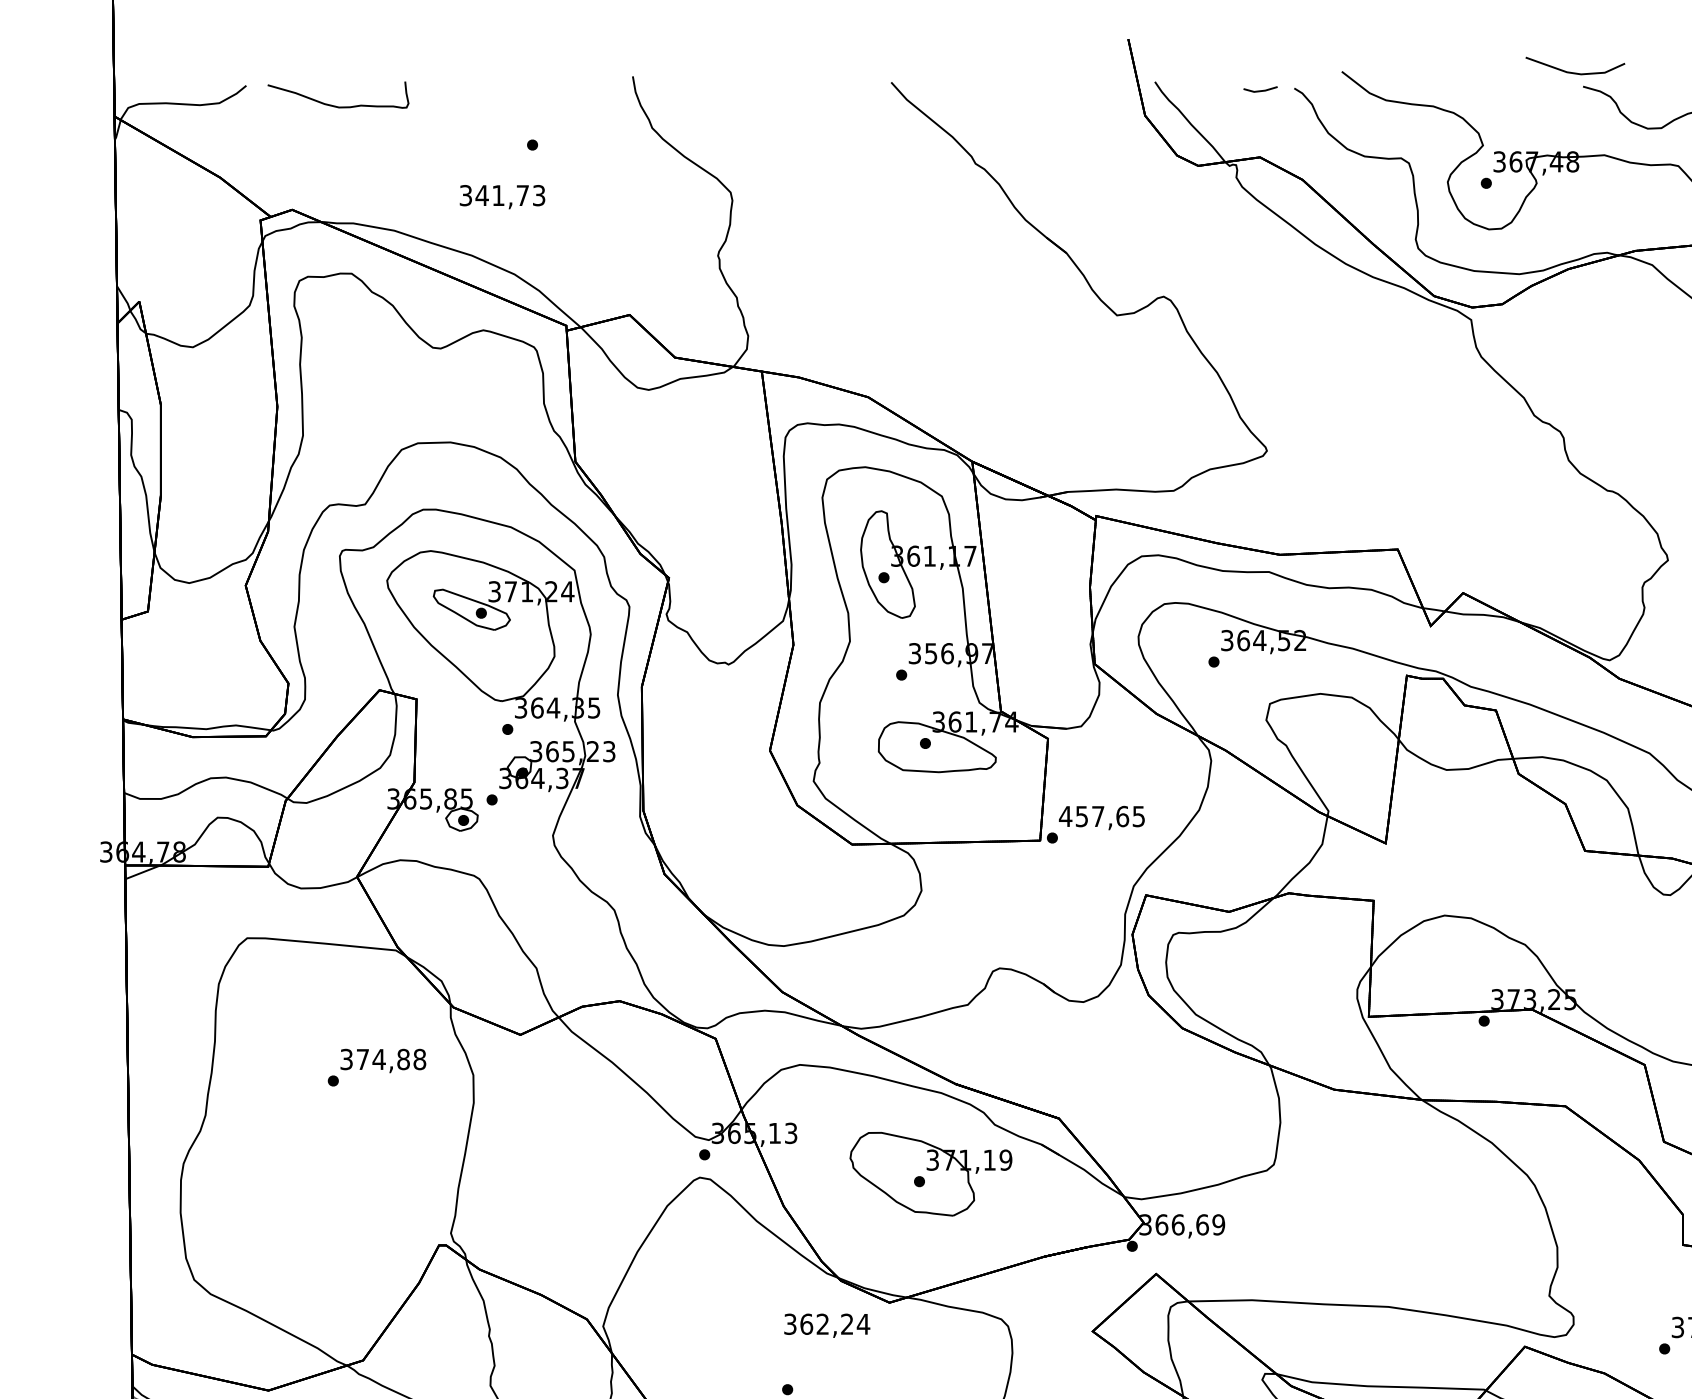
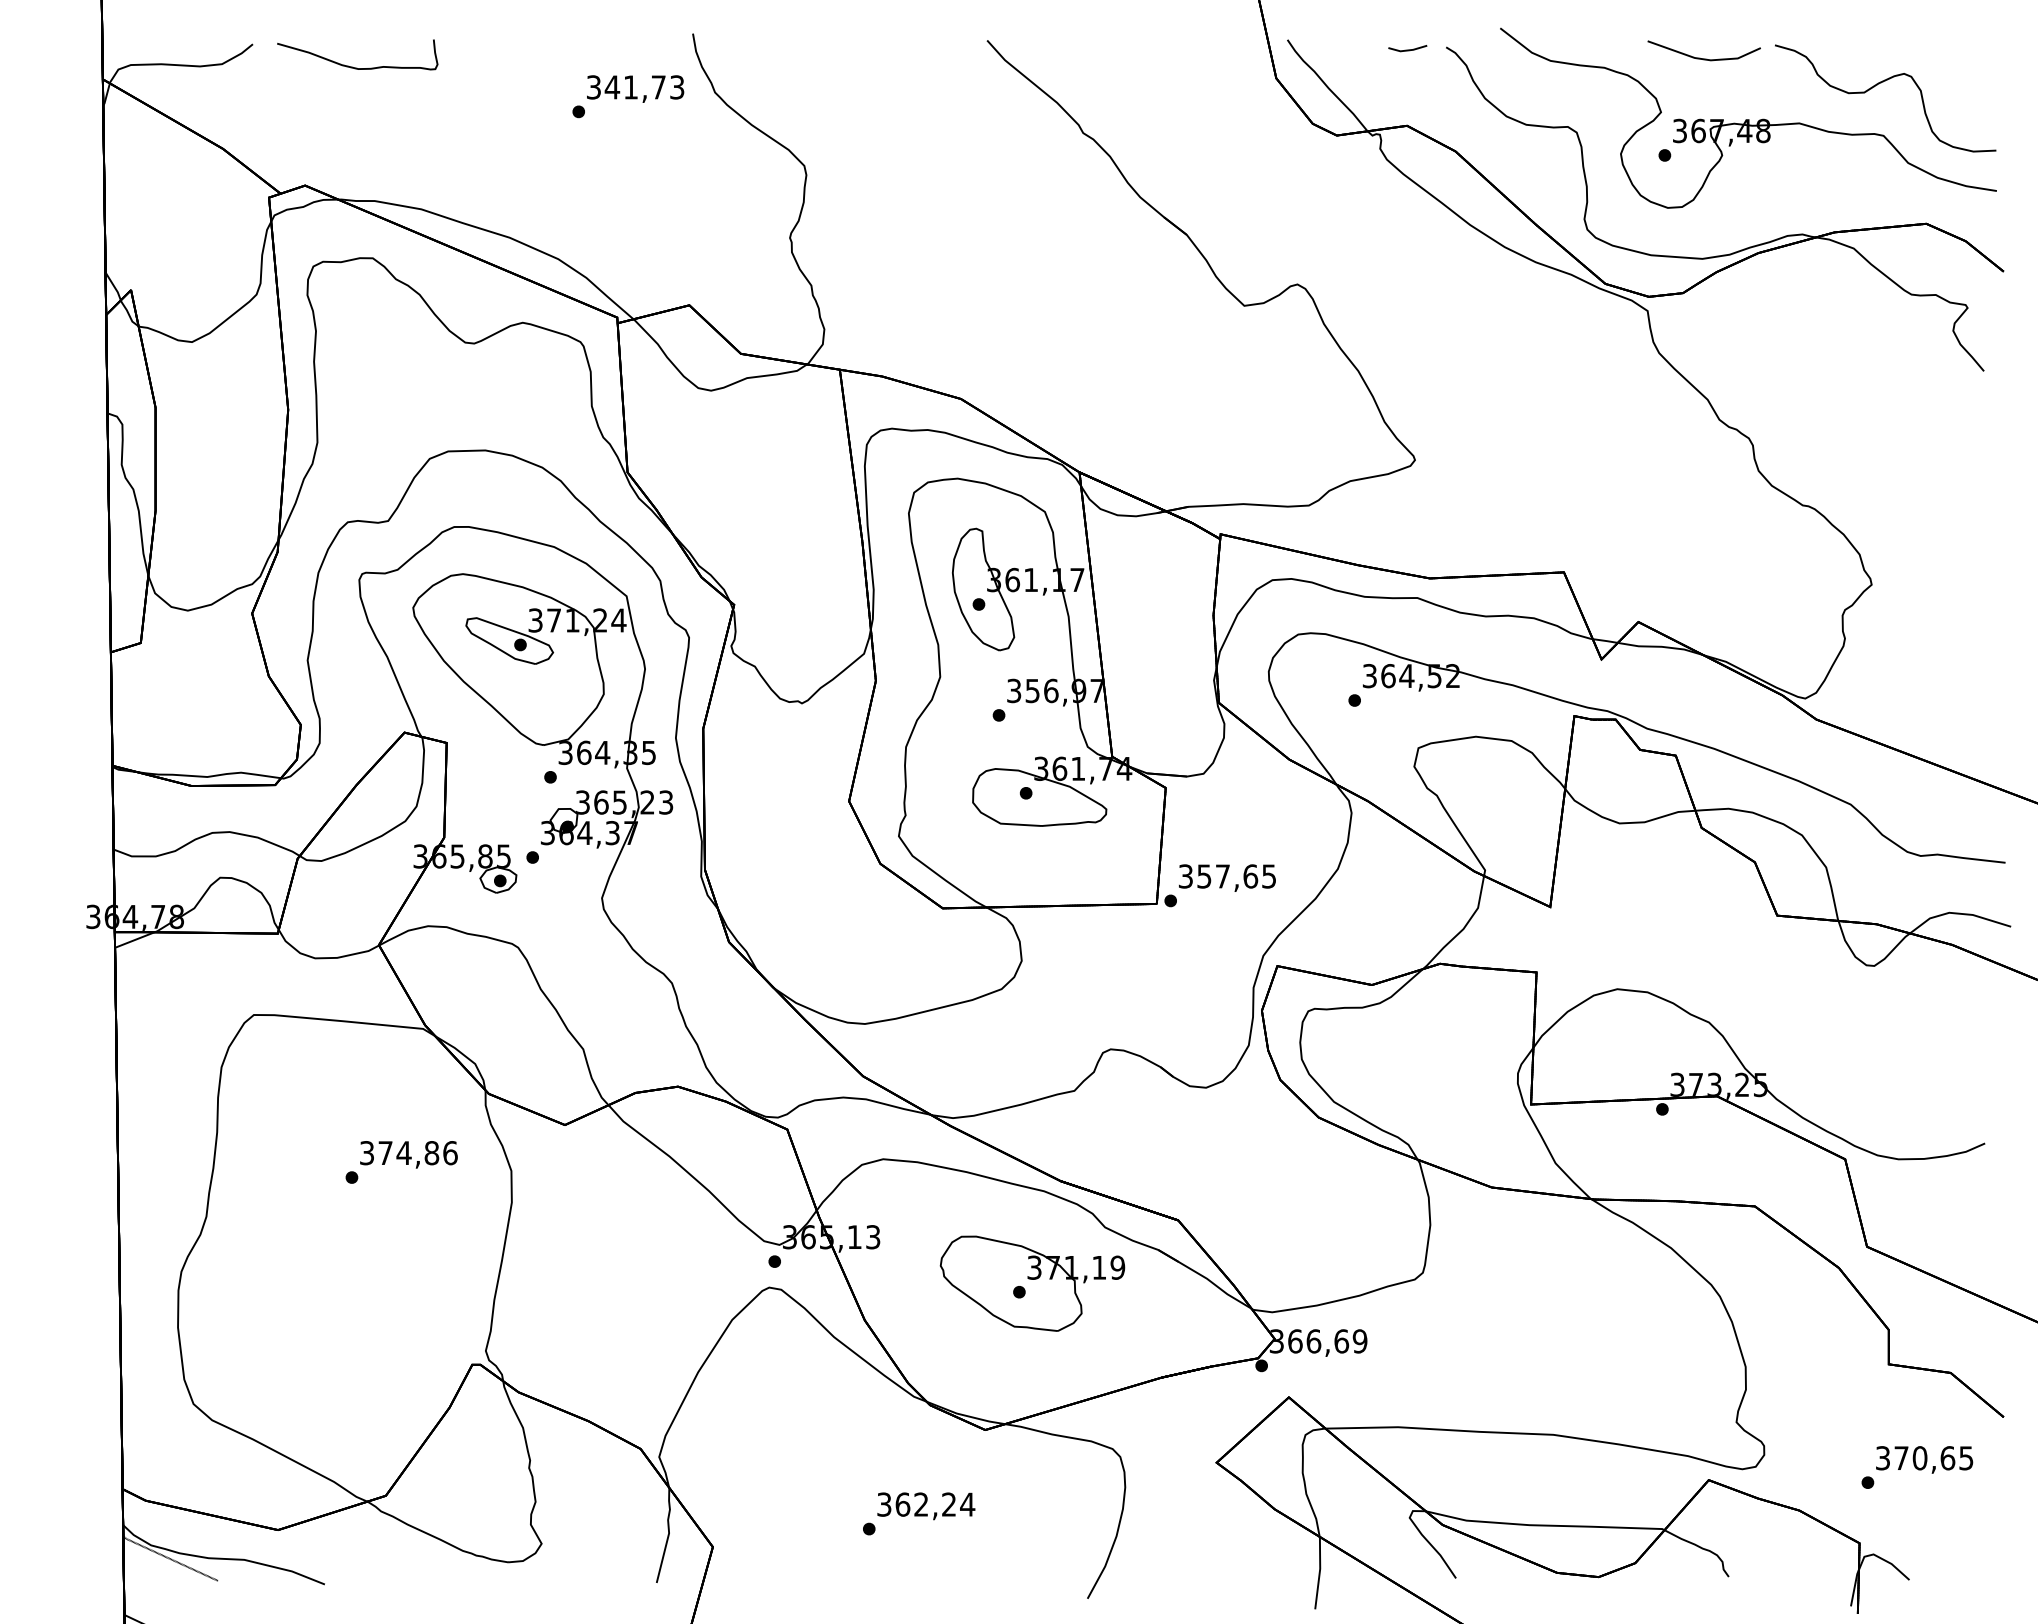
line: (1572, 71) -> (1700, 57), moved
text: (502, 196) -> (635, 88), moved
text: (1065, 816) -> (1185, 876), 457,65 -> 357,65
text: (419, 1059) -> (450, 1153), 374,88 -> 374,86
text: (827, 1325) -> (926, 1506), moved

